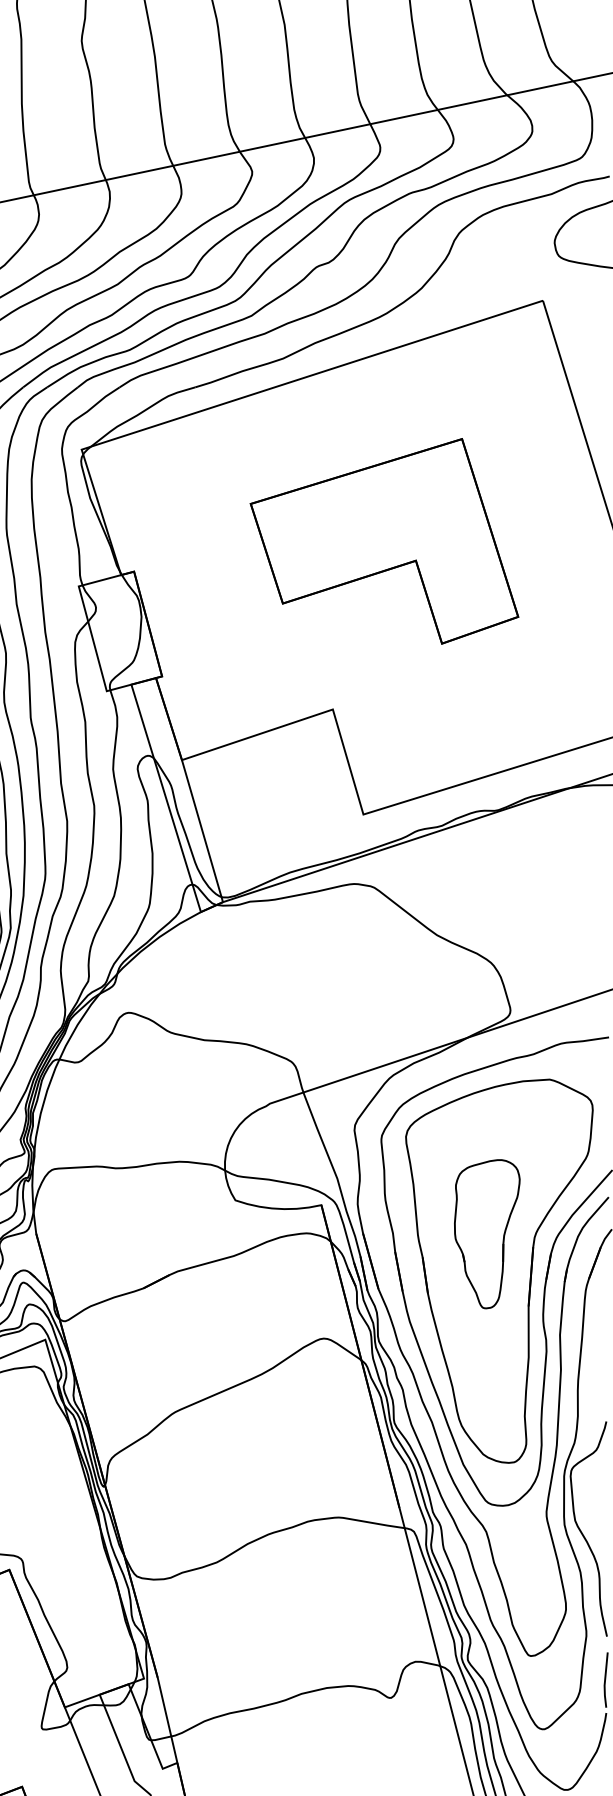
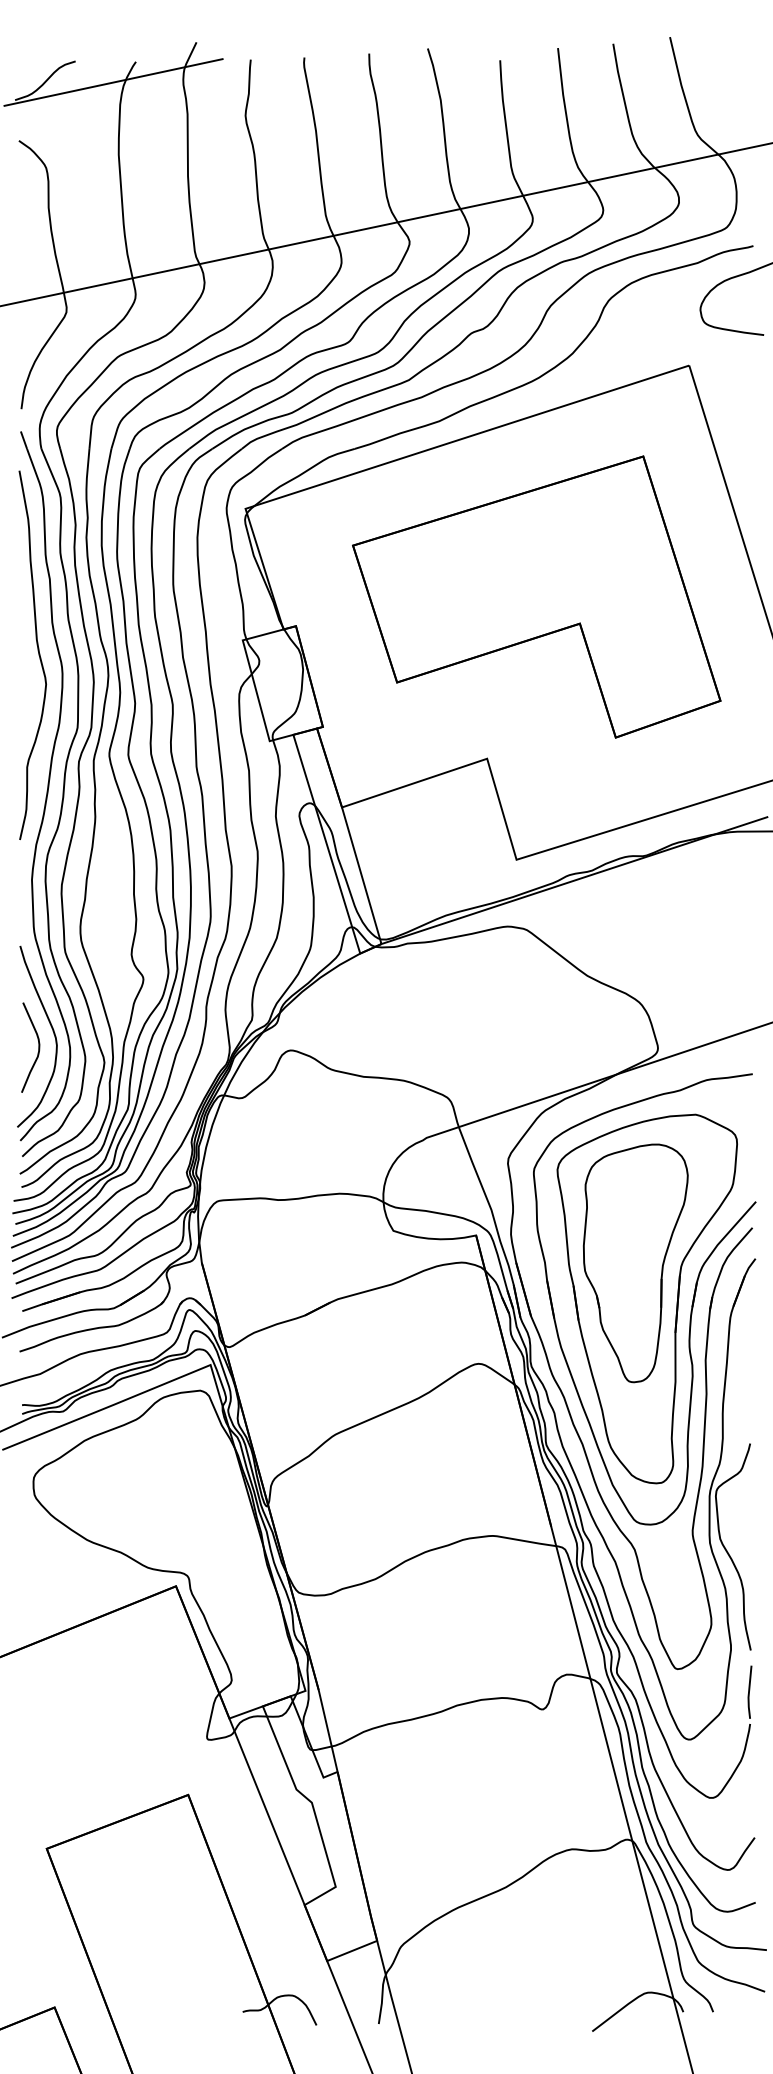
part: (384, 540) -> (536, 596), size x1.43
part: (487, 1234) -> (635, 1263), size x1.67

